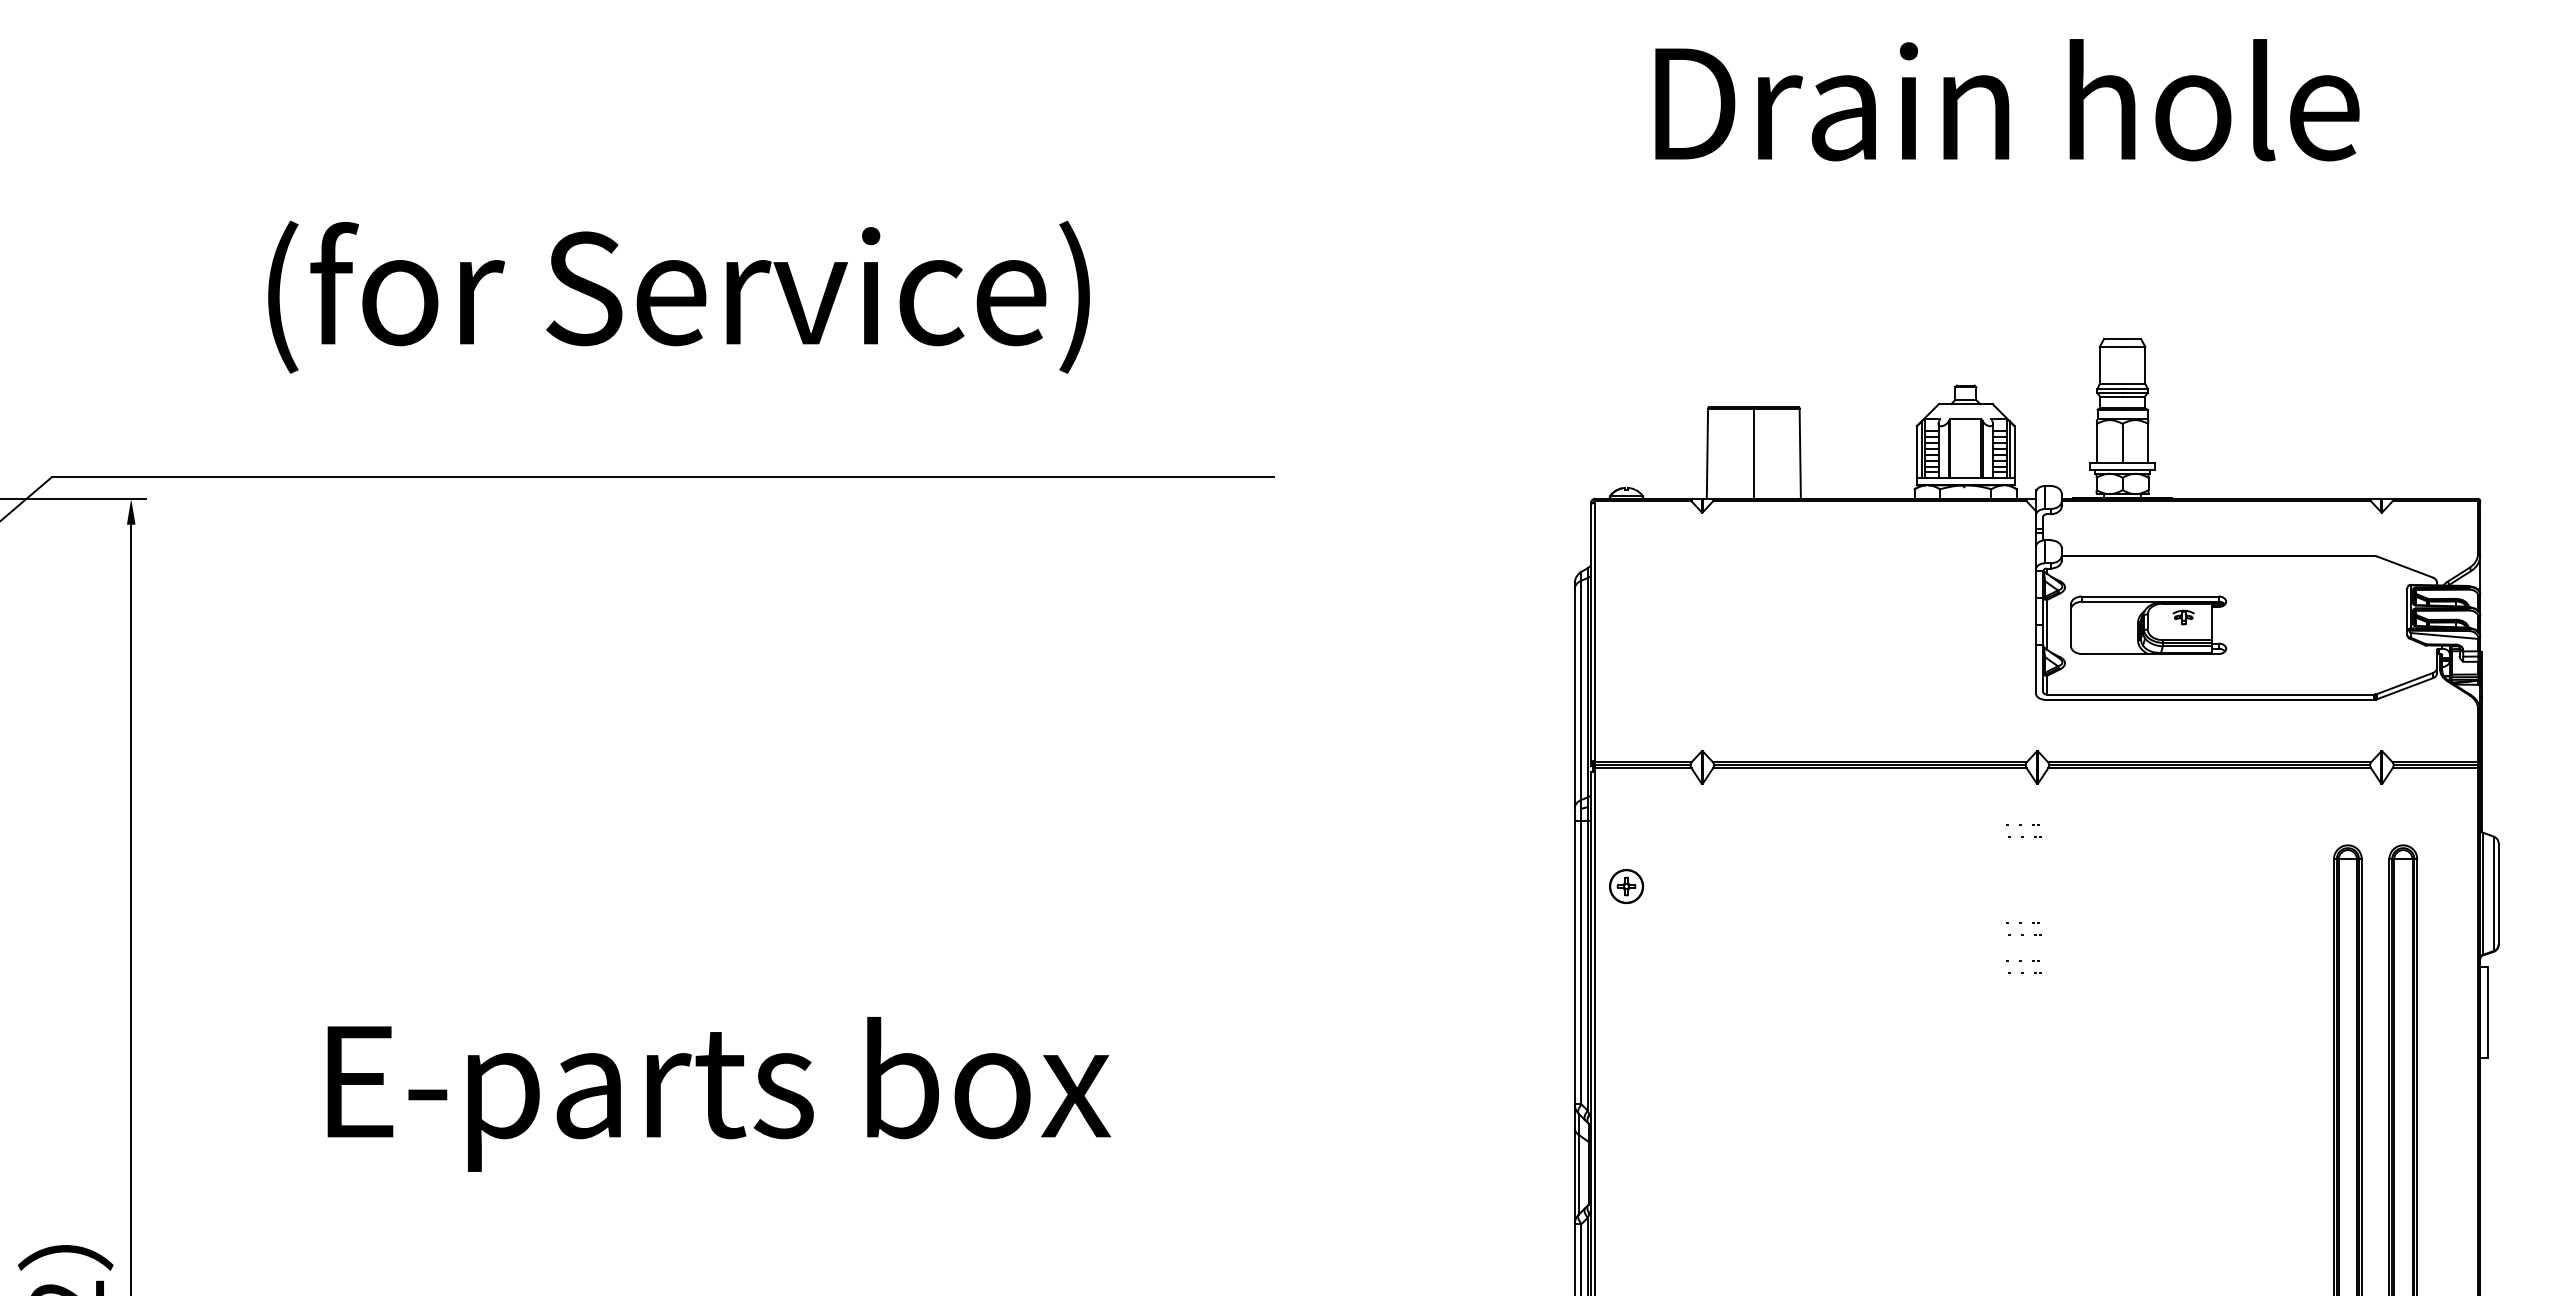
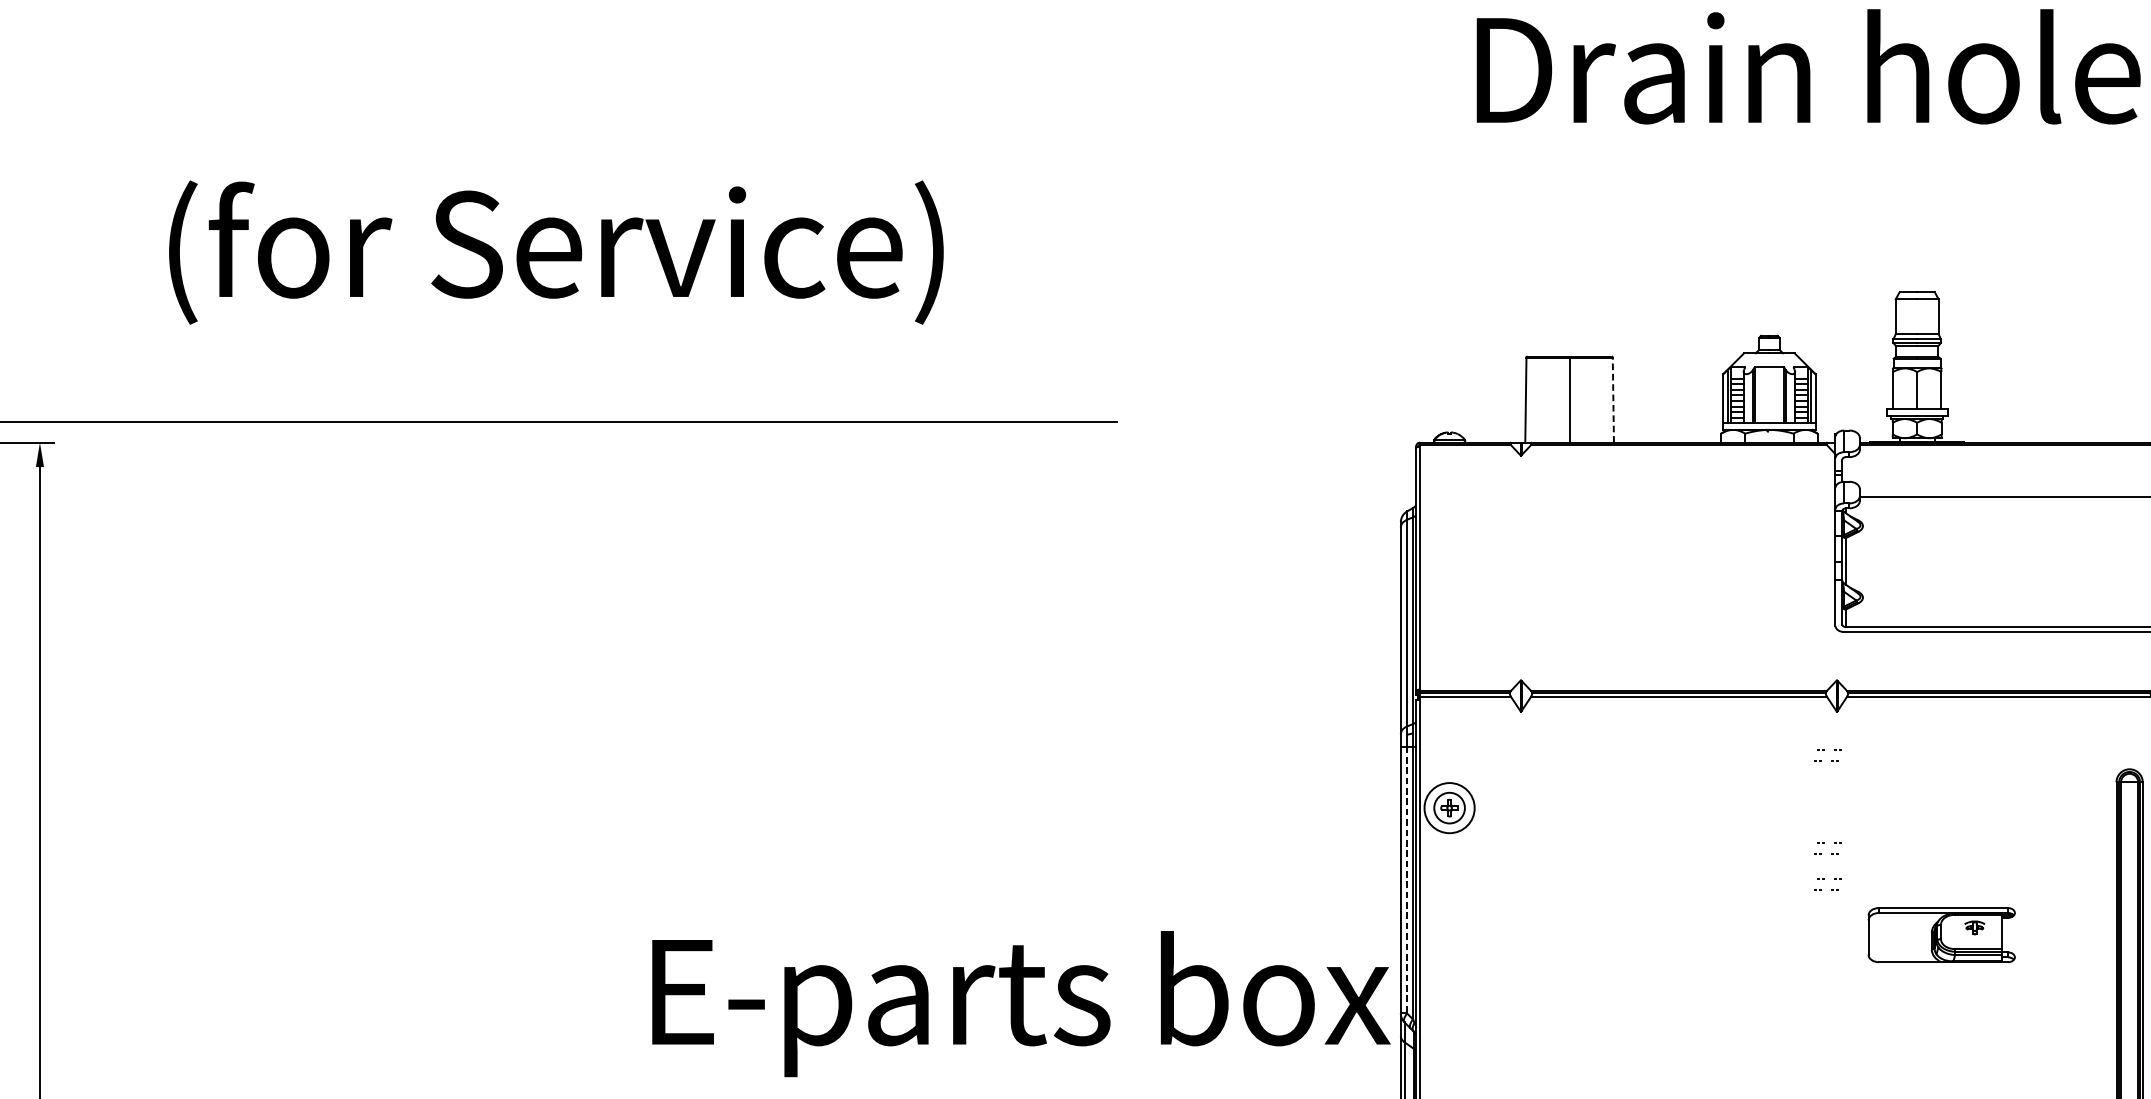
line: (1800, 453) -> (1613, 399), solid -> dashed
part: (2148, 624) -> (1941, 934), moved
circle: (1626, 886) -> (1449, 808), size x1.6
line: (1581, 962) -> (1407, 879), solid -> dashed
text: (719, 1094) -> (1021, 1004), moved

